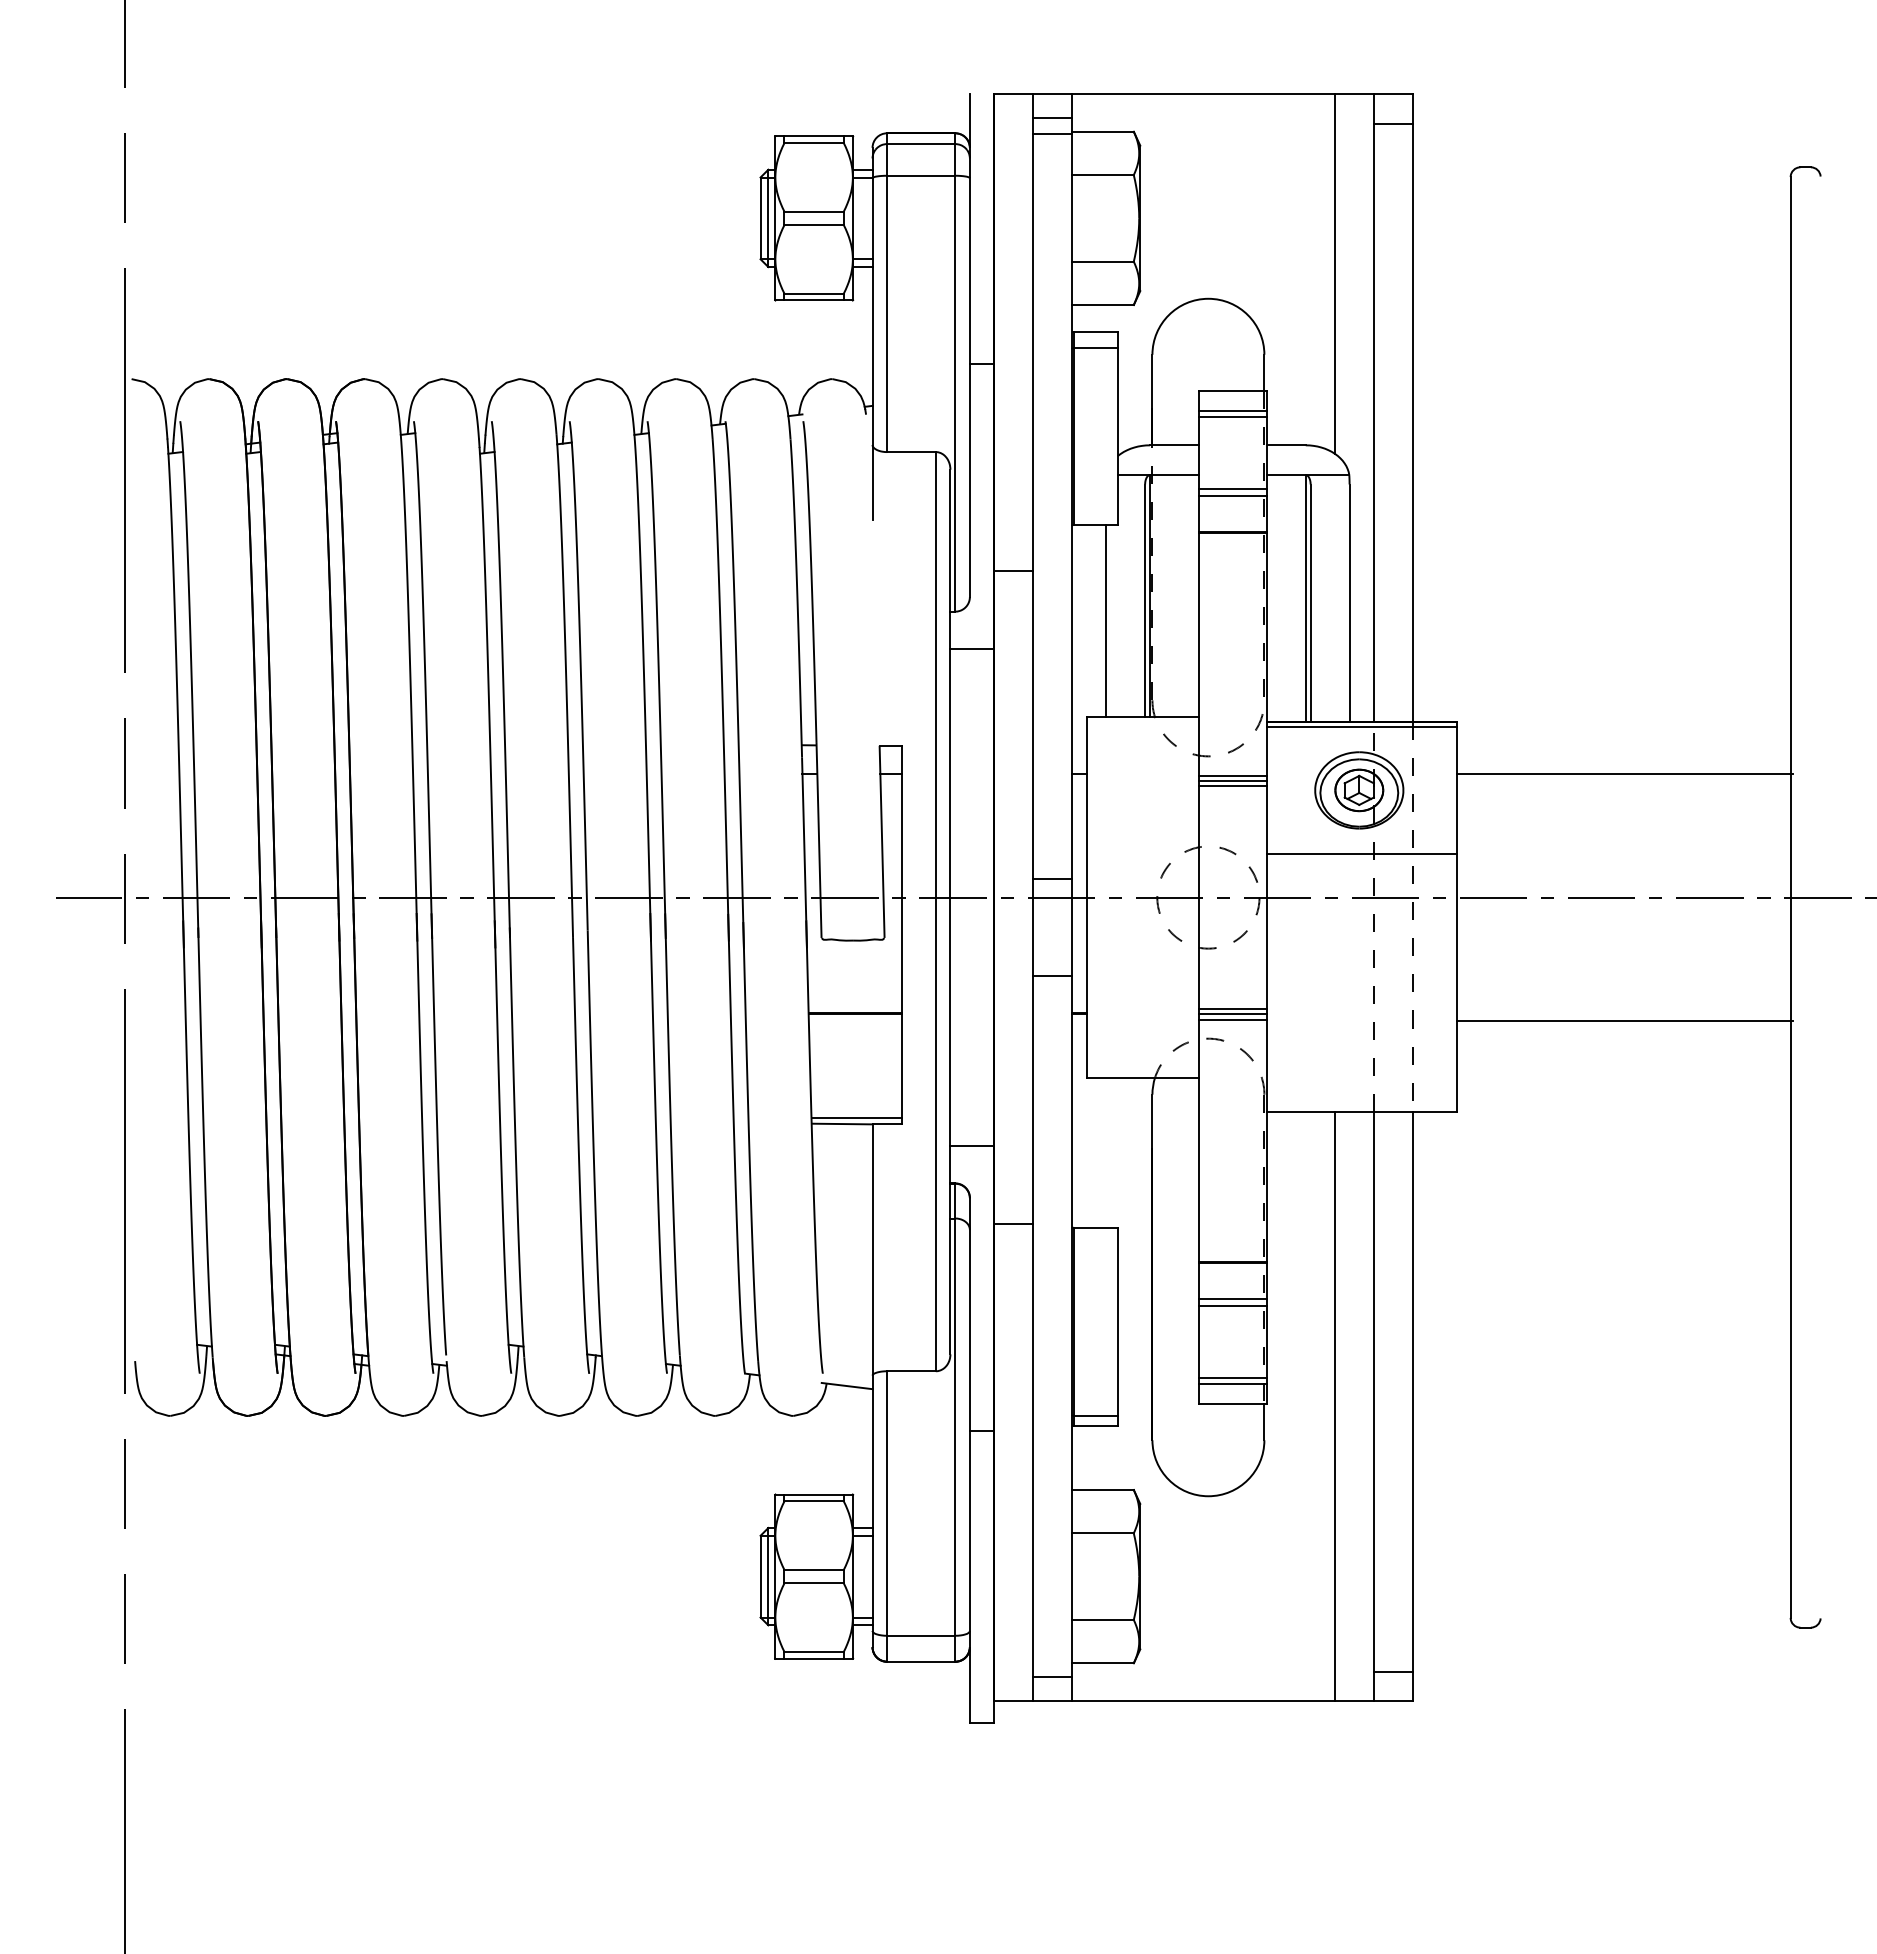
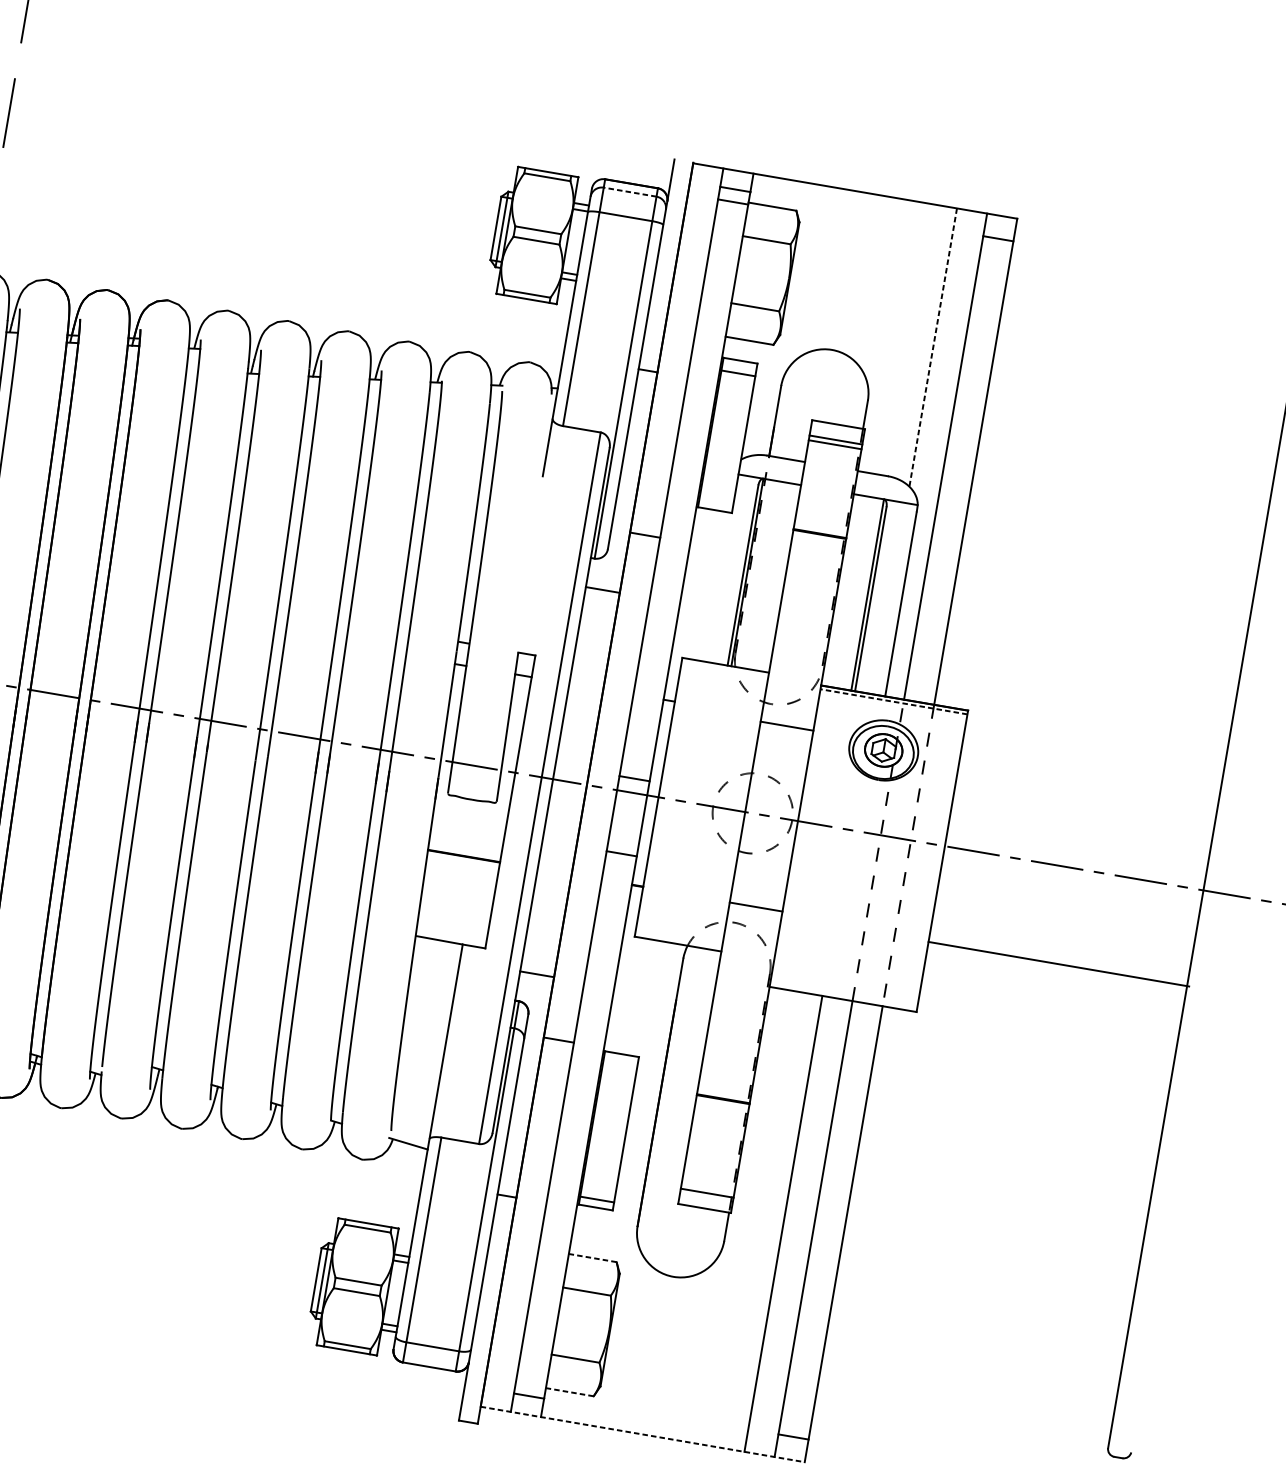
line: (920, 144) -> (629, 192), solid -> dashed
line: (1334, 274) -> (932, 347), solid -> dashed
line: (1232, 489) -> (825, 500), removed
line: (1232, 495) -> (824, 505), removed
line: (1106, 621) -> (710, 586), removed
line: (1361, 727) -> (893, 702), solid -> dashed
line: (1624, 773) -> (1091, 772), removed
line: (1232, 775) -> (787, 722), removed
line: (1232, 785) -> (786, 729), removed
line: (1361, 853) -> (877, 799), removed
line: (1232, 1009) -> (756, 903), removed
line: (1232, 1019) -> (755, 910), removed
line: (856, 1118) -> (451, 937), removed
line: (1232, 1299) -> (718, 1127), removed
line: (1232, 1305) -> (717, 1132), removed
line: (1232, 1377) -> (707, 1188), removed
line: (1102, 1490) -> (592, 1258), solid -> dashed
line: (1102, 1663) -> (569, 1392), solid -> dashed
line: (1204, 1700) -> (643, 1434), solid -> dashed

